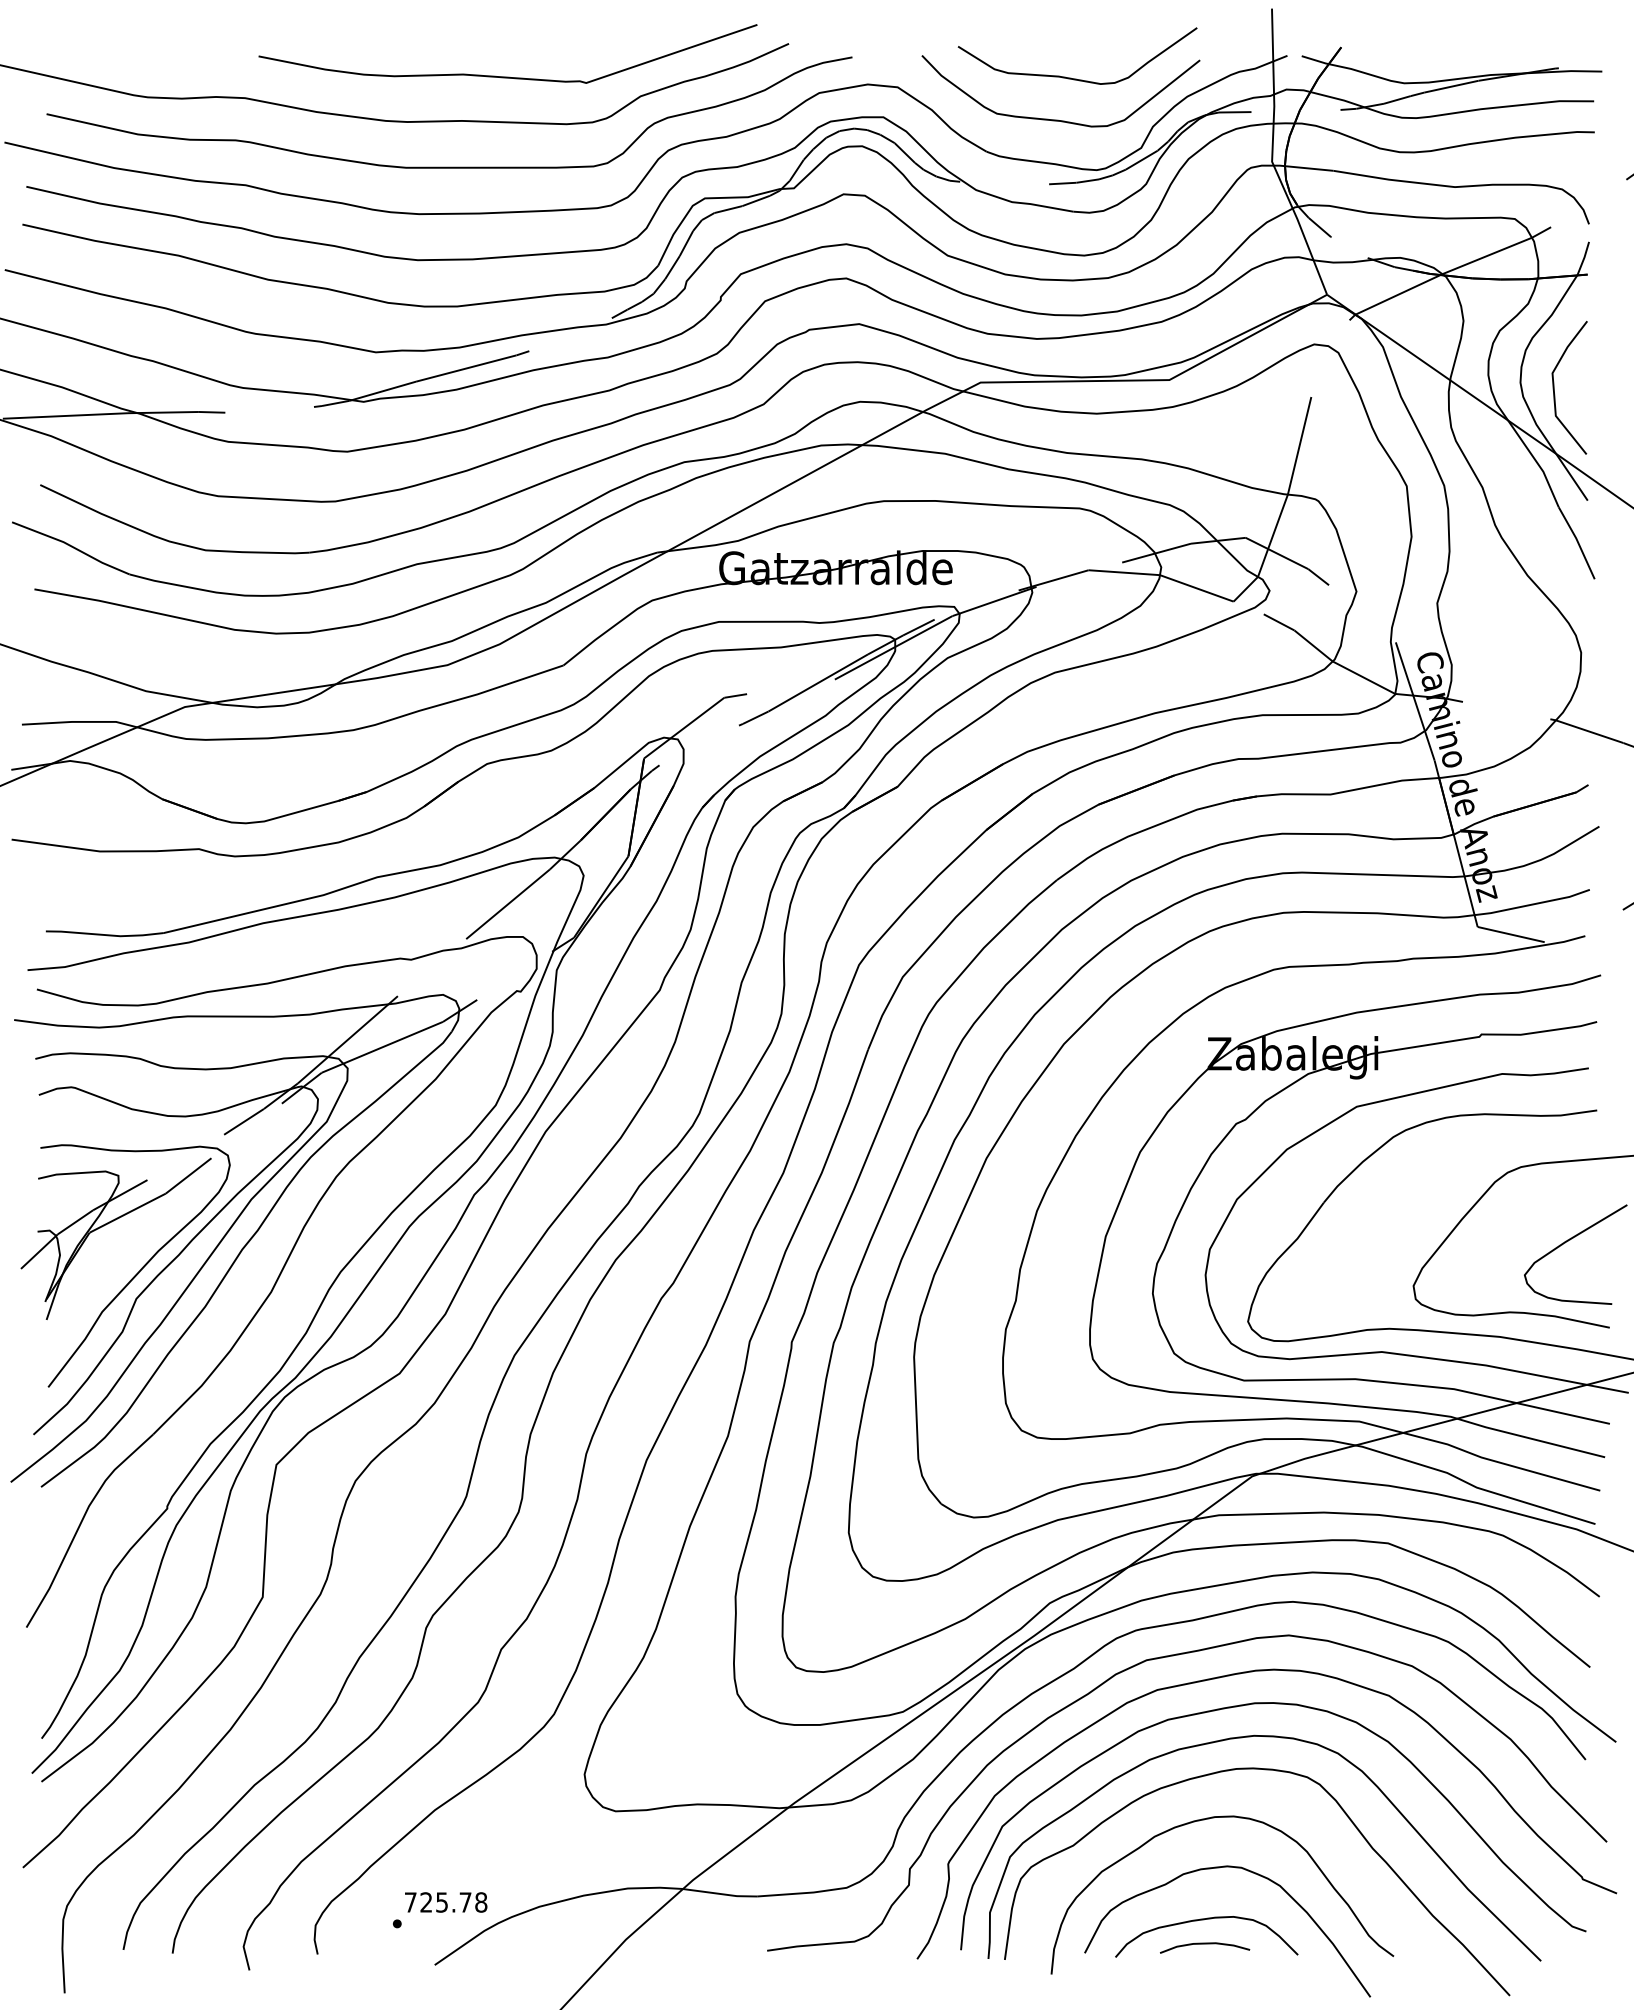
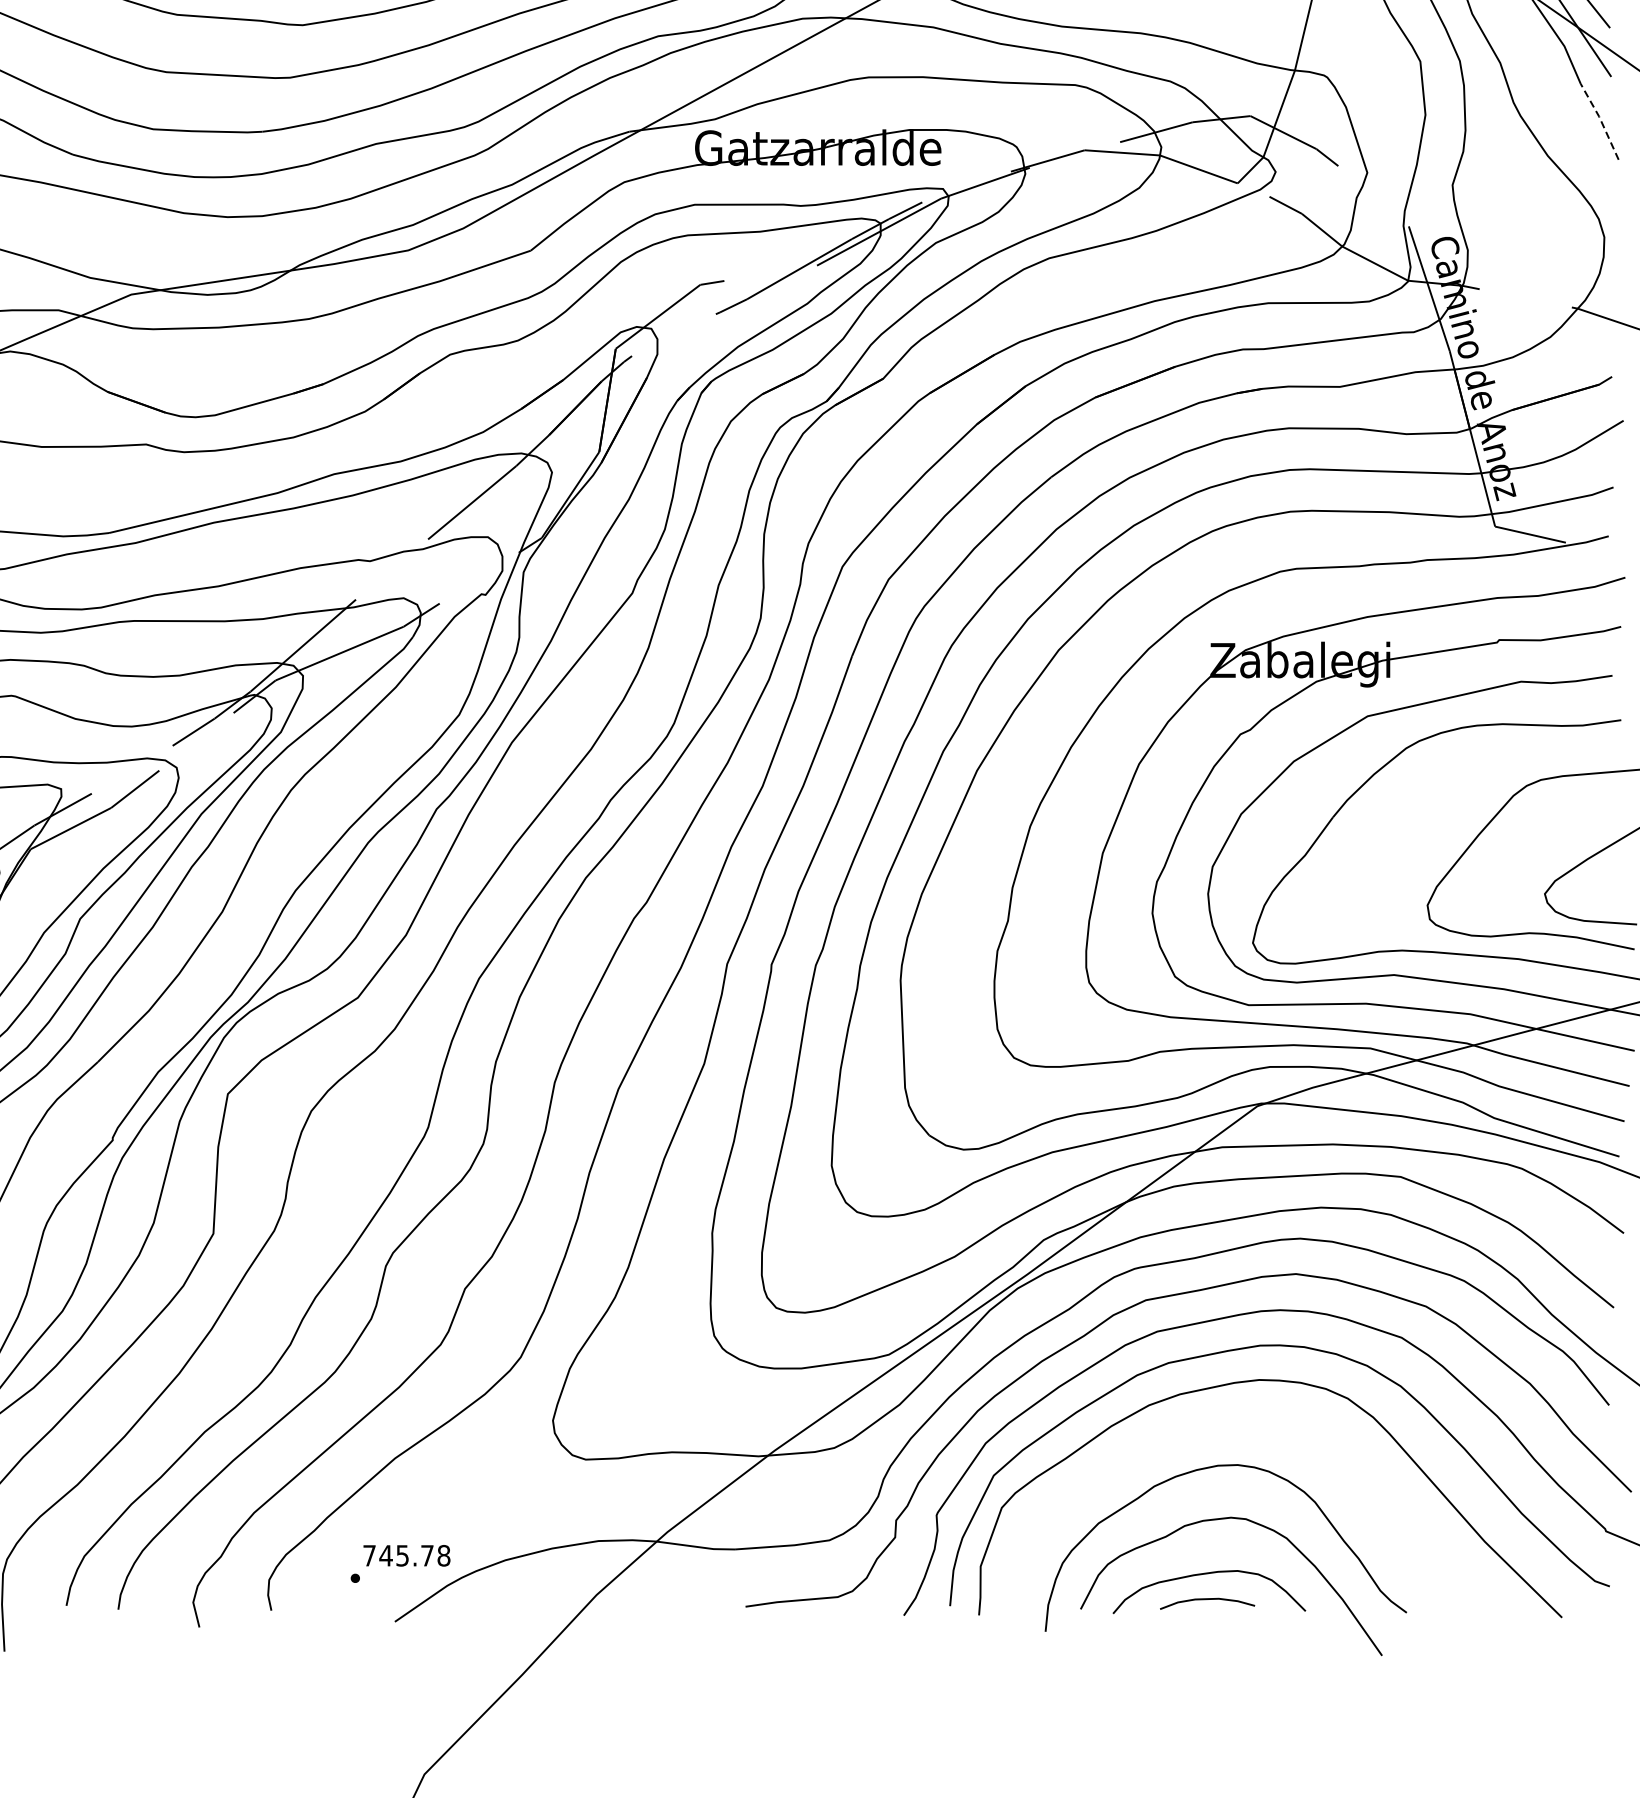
line: (1577, 542) -> (1600, 121), solid -> dashed
curve: (1346, 1816) -> (1356, 1465), removed
text: (425, 1902) -> (385, 1555), 725.78 -> 745.78

